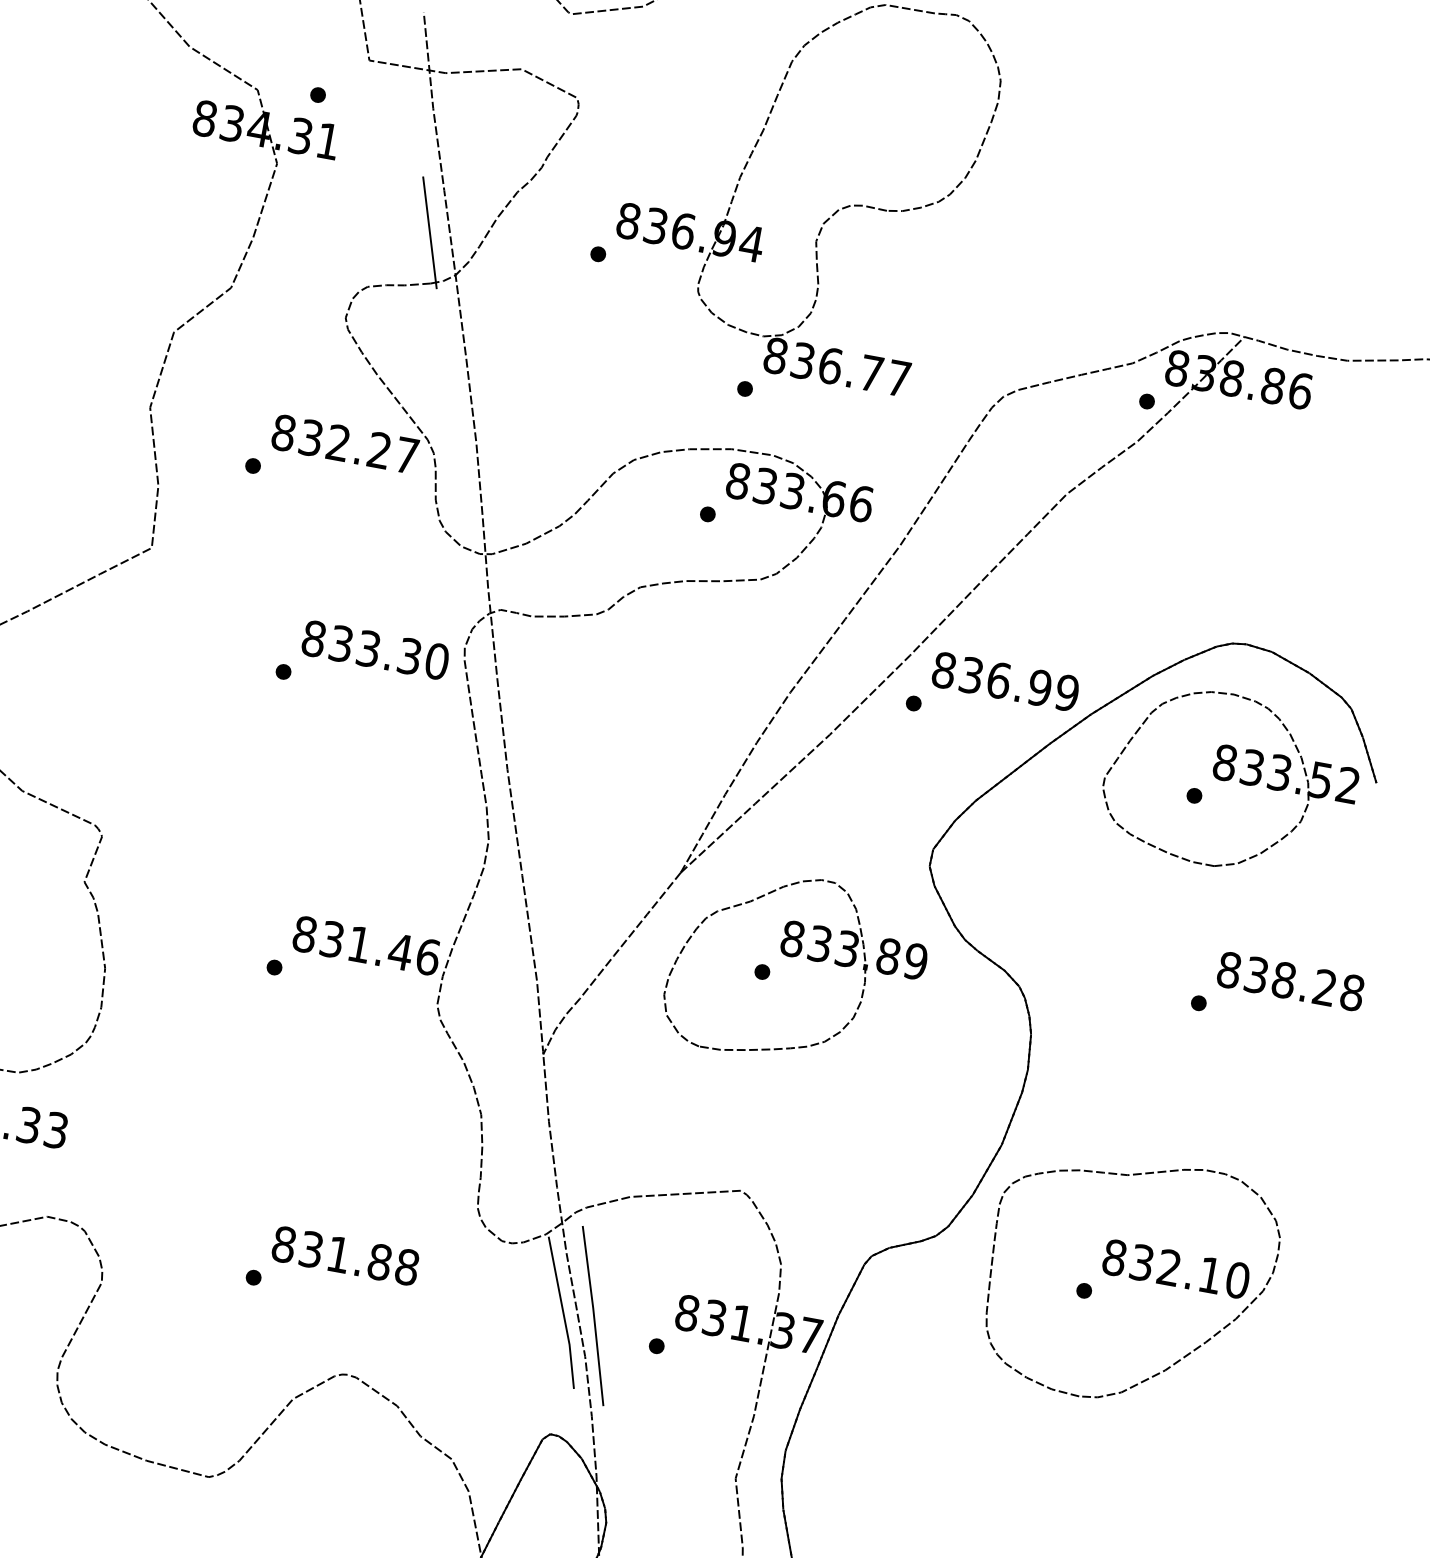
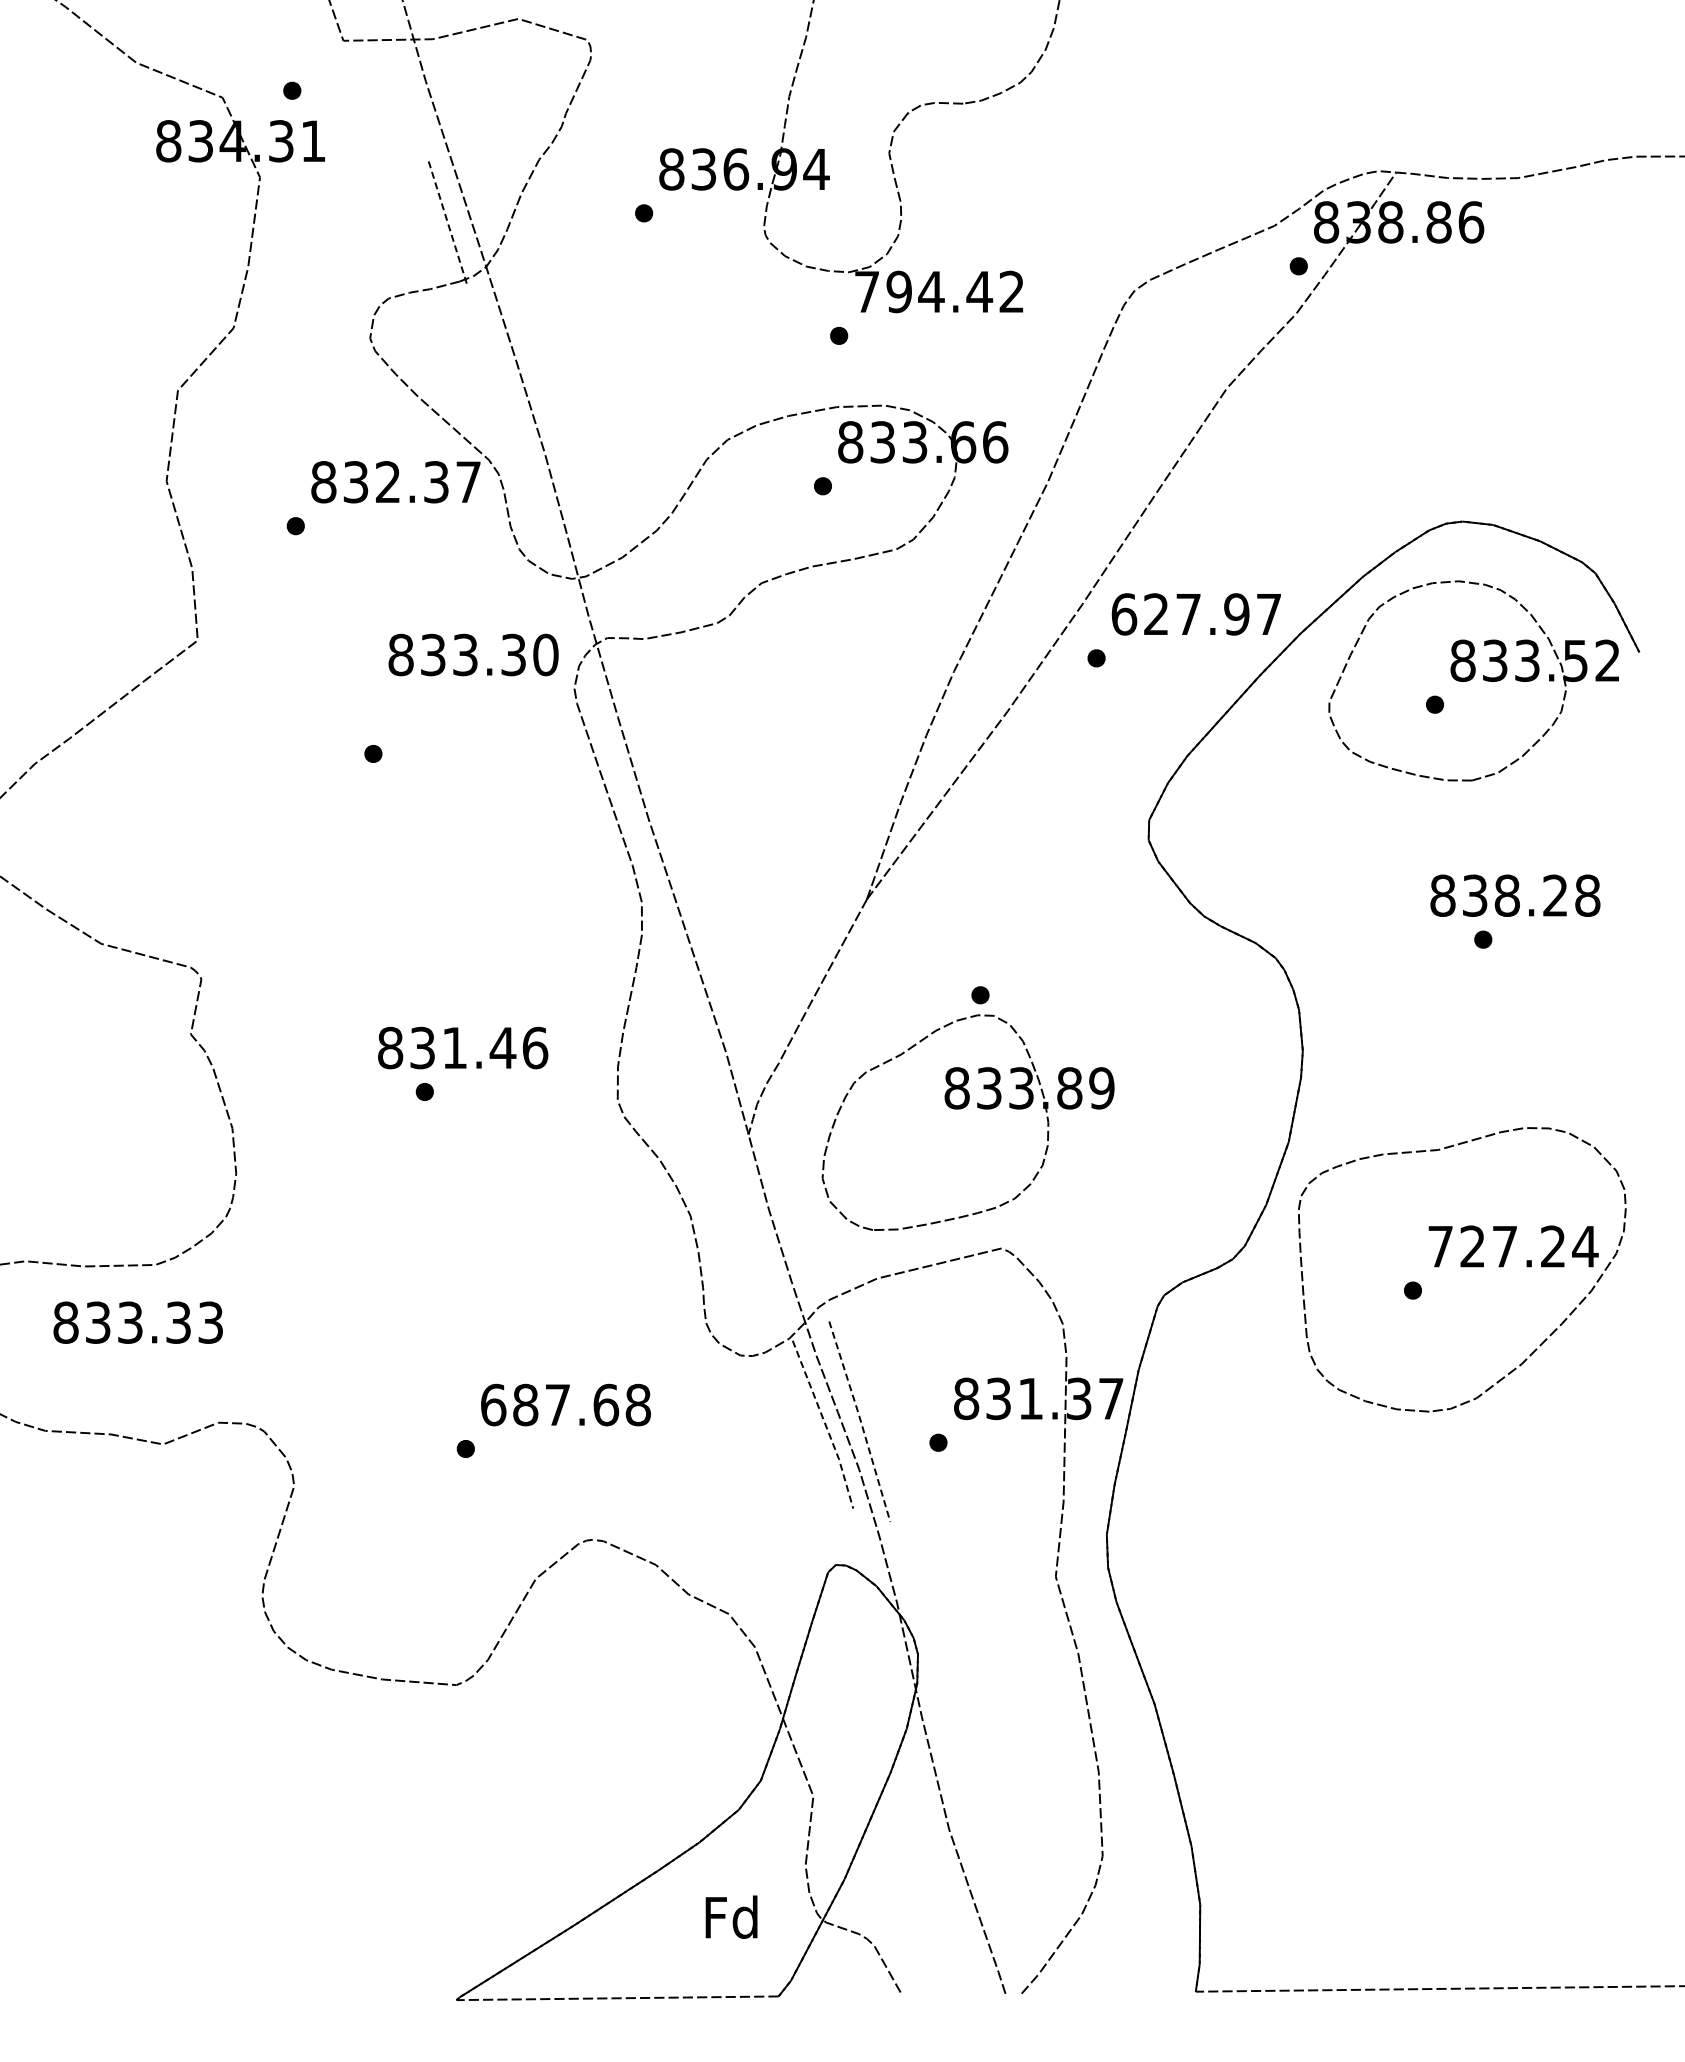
line: (430, 233) -> (448, 224), solid -> dashed
text: (836, 366) -> (938, 291), 836.77 -> 794.42
text: (379, 450) -> (436, 482), 832.27 -> 832.37
text: (375, 649) -> (473, 654), moved
text: (1005, 681) -> (1196, 614), 836.99 -> 627.97
text: (367, 945) -> (463, 1047), moved
part: (795, 957) -> (963, 1108), moved
text: (1290, 981) -> (1515, 895), moved
text: (332, 1253) -> (550, 1404), 831.88 -> 687.68
text: (1176, 1269) -> (1513, 1246), 832.10 -> 727.24
line: (563, 1313) -> (825, 1425), solid -> dashed
line: (593, 1315) -> (860, 1421), solid -> dashed

